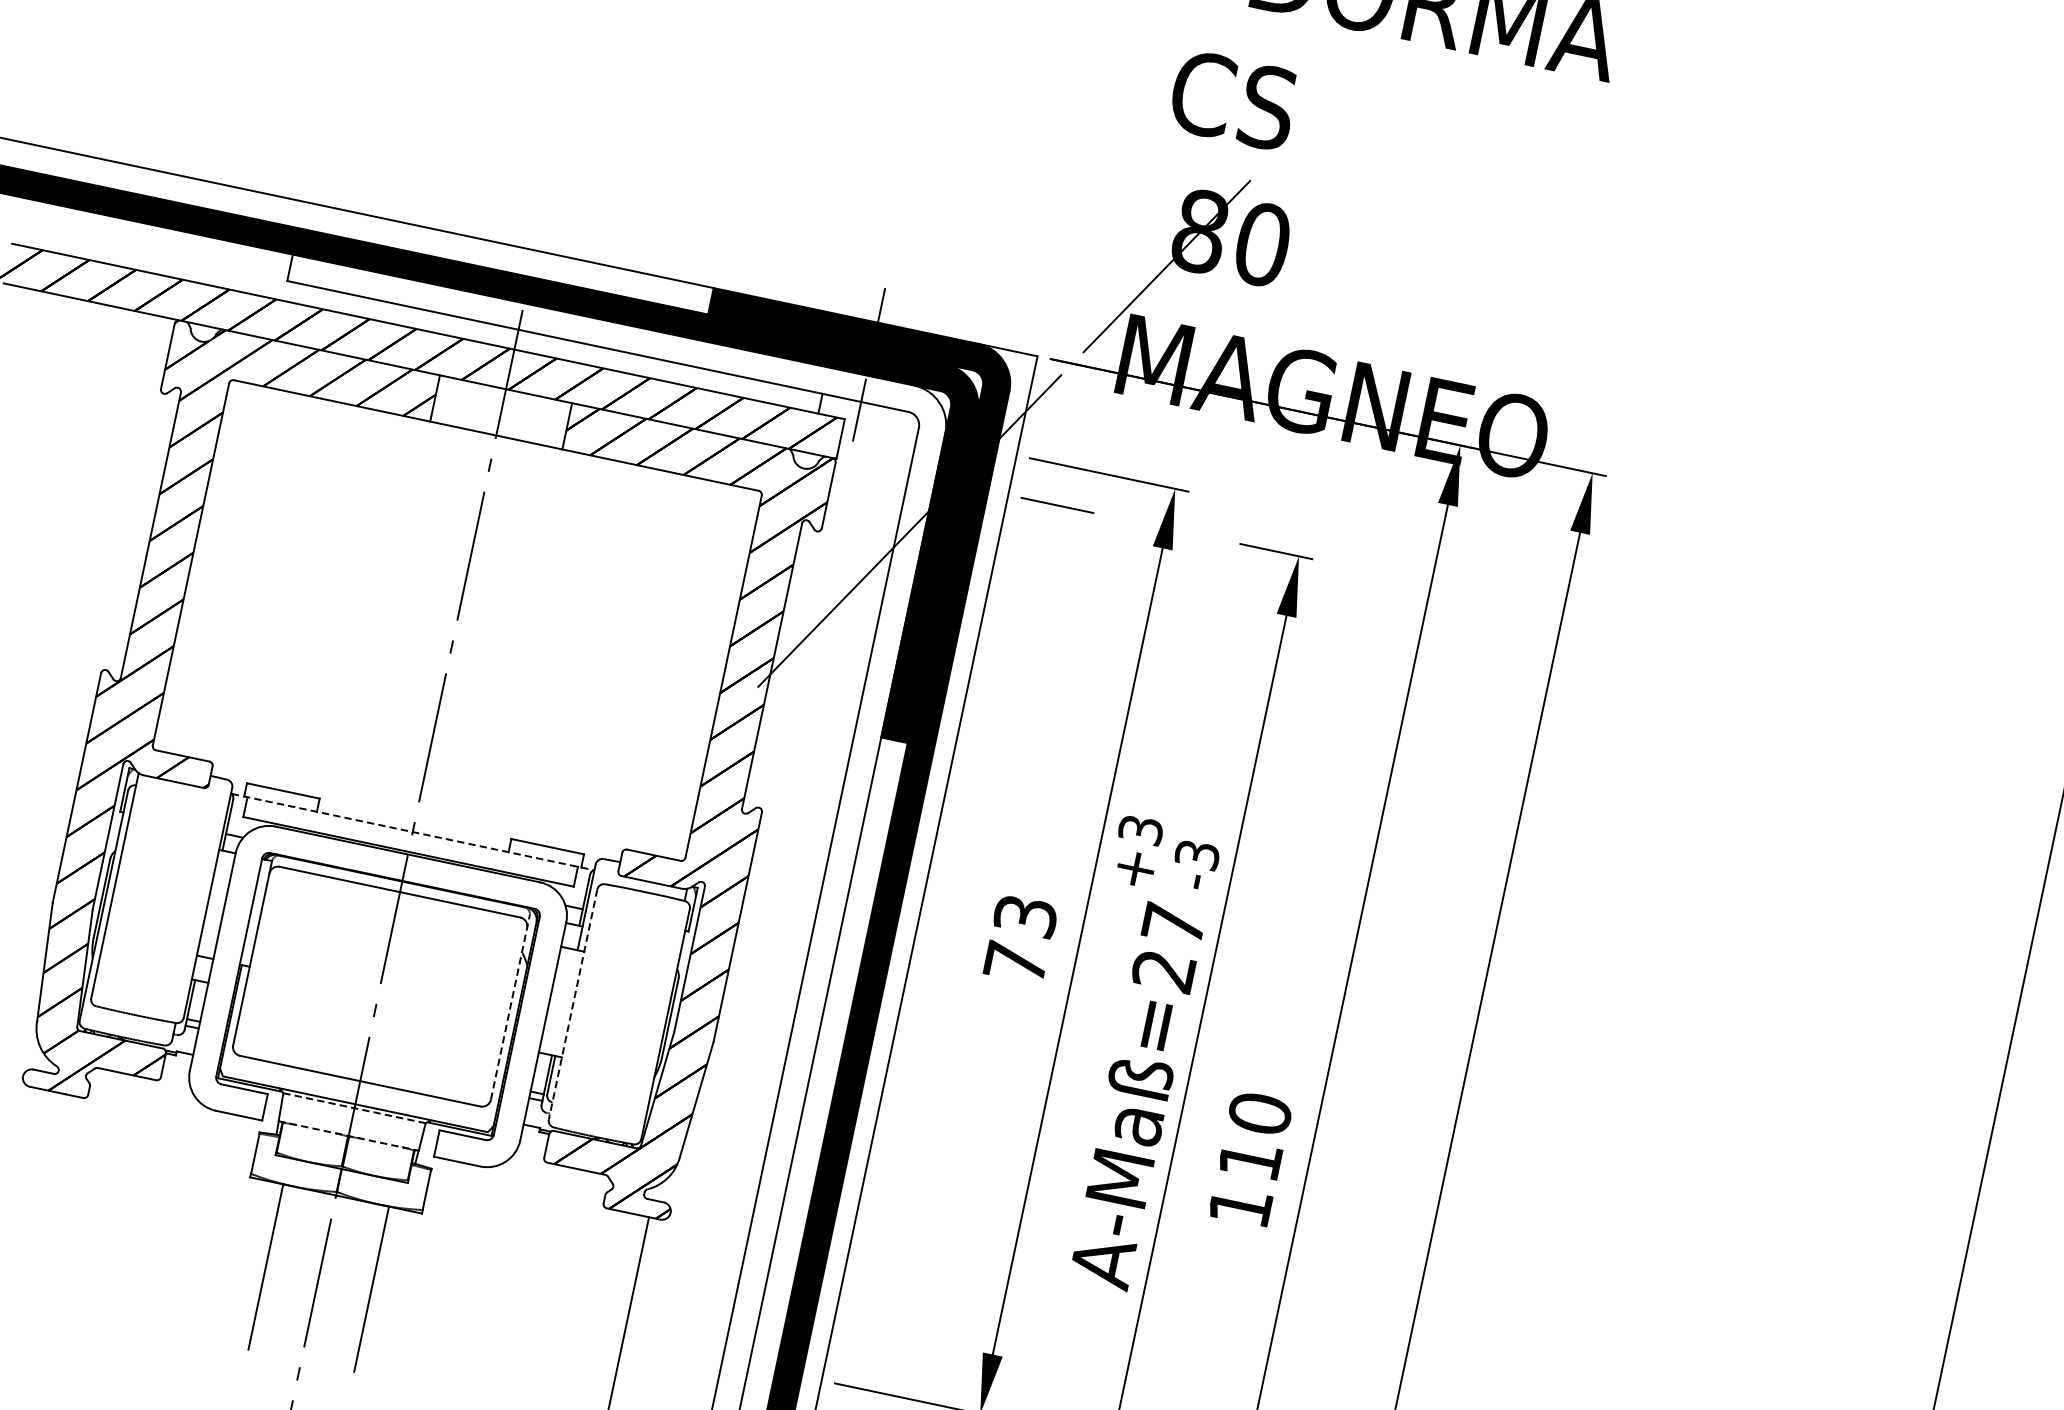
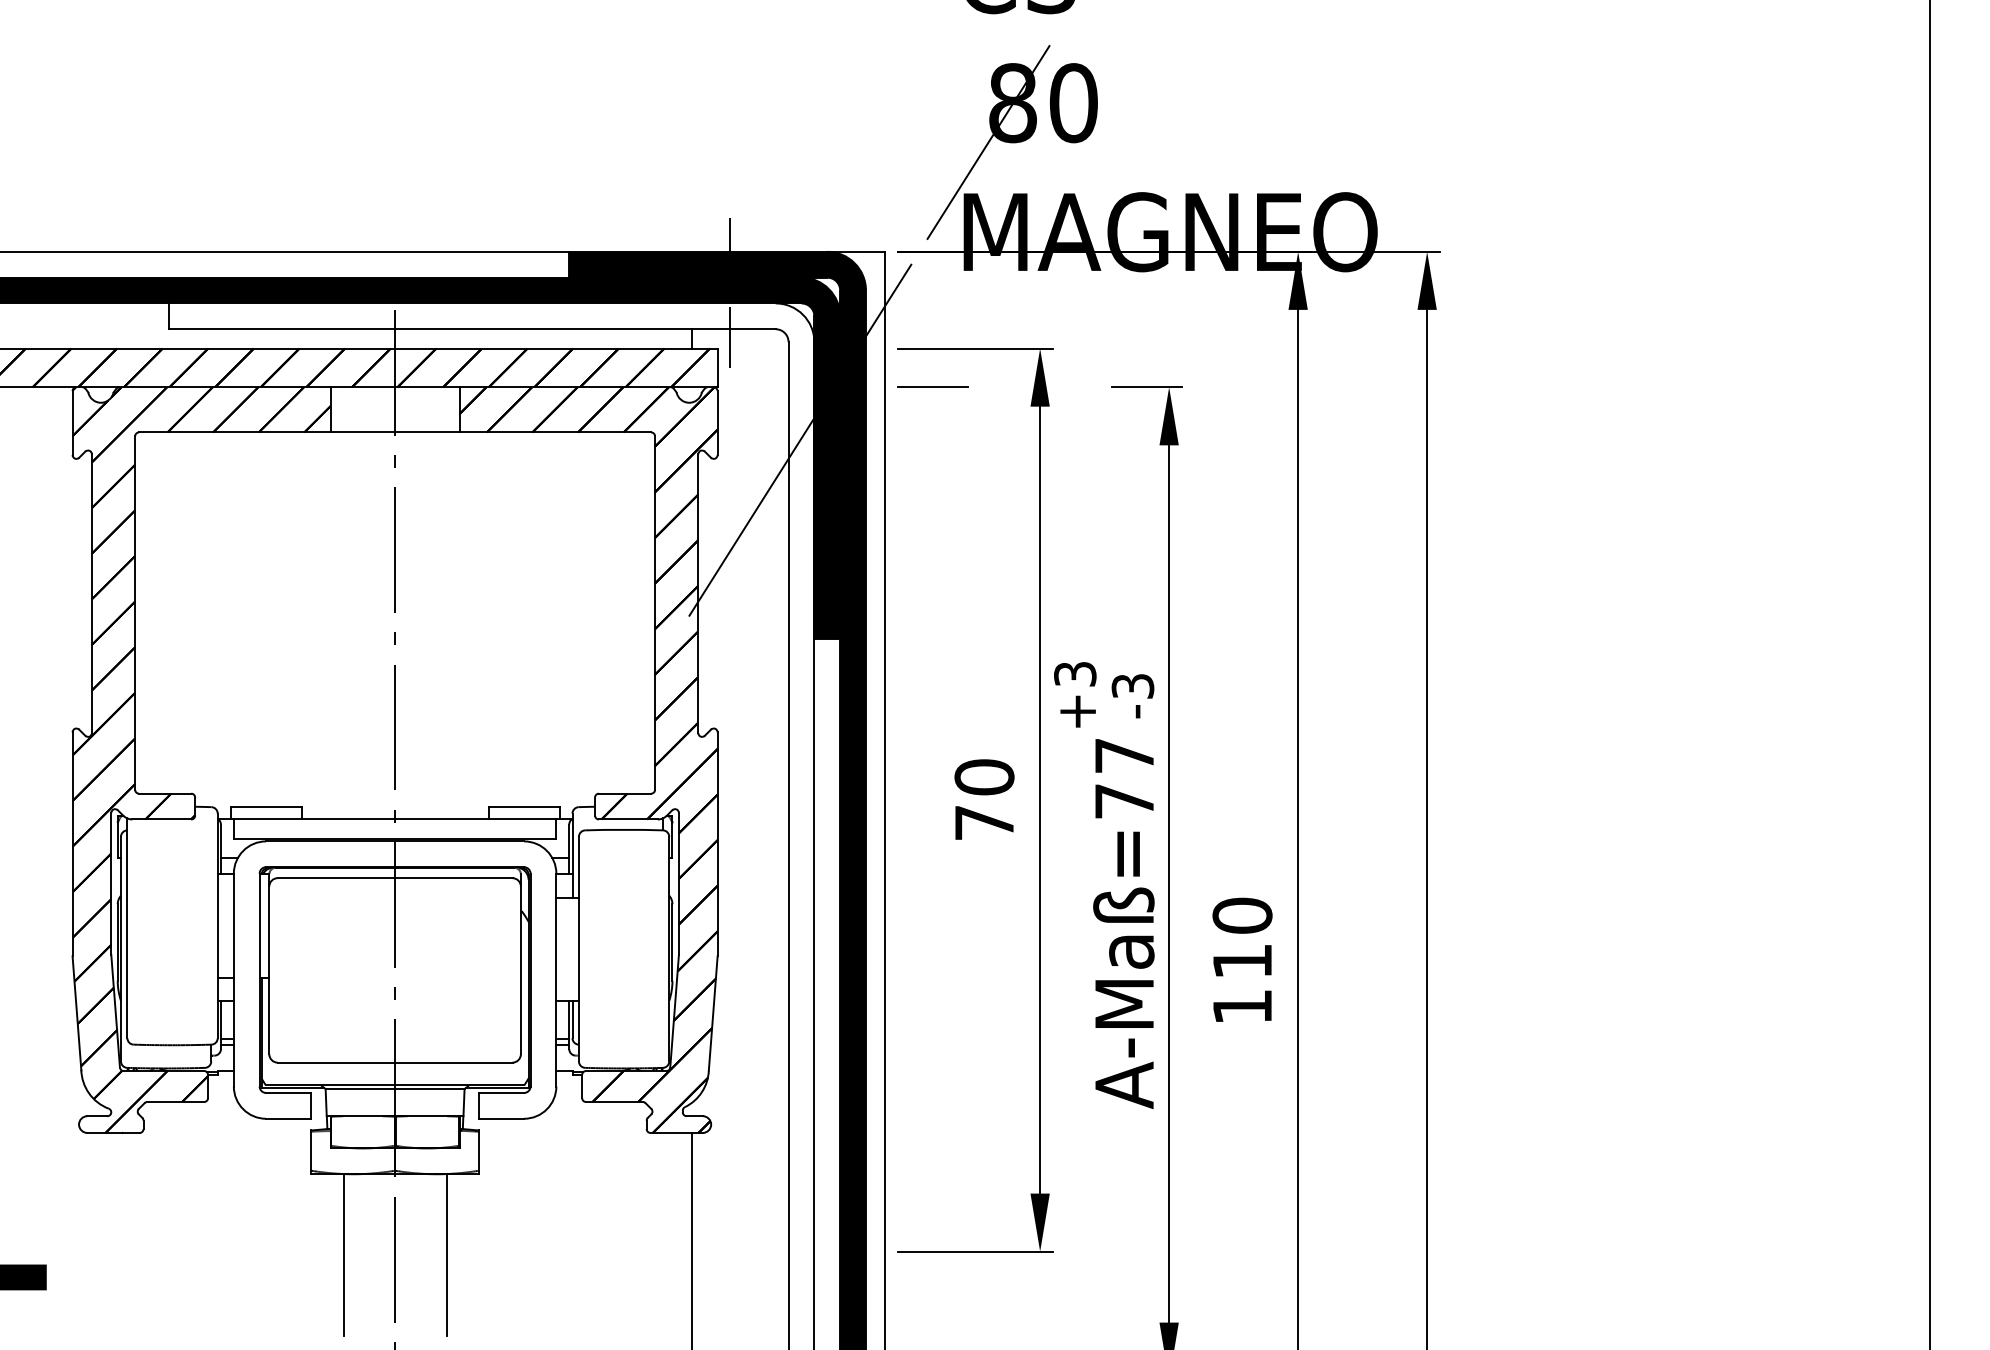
line: (413, 832) -> (395, 819), dashed -> solid
text: (1025, 916) -> (984, 777), 73 -> 70
text: (1162, 970) -> (1123, 801), A-Maß=27 -> A-Maß=77
line: (572, 1004) -> (578, 949), dashed -> solid
line: (509, 1007) -> (520, 964), dashed -> solid
line: (354, 1108) -> (395, 1089), dashed -> solid
line: (349, 1136) -> (395, 1116), dashed -> solid

